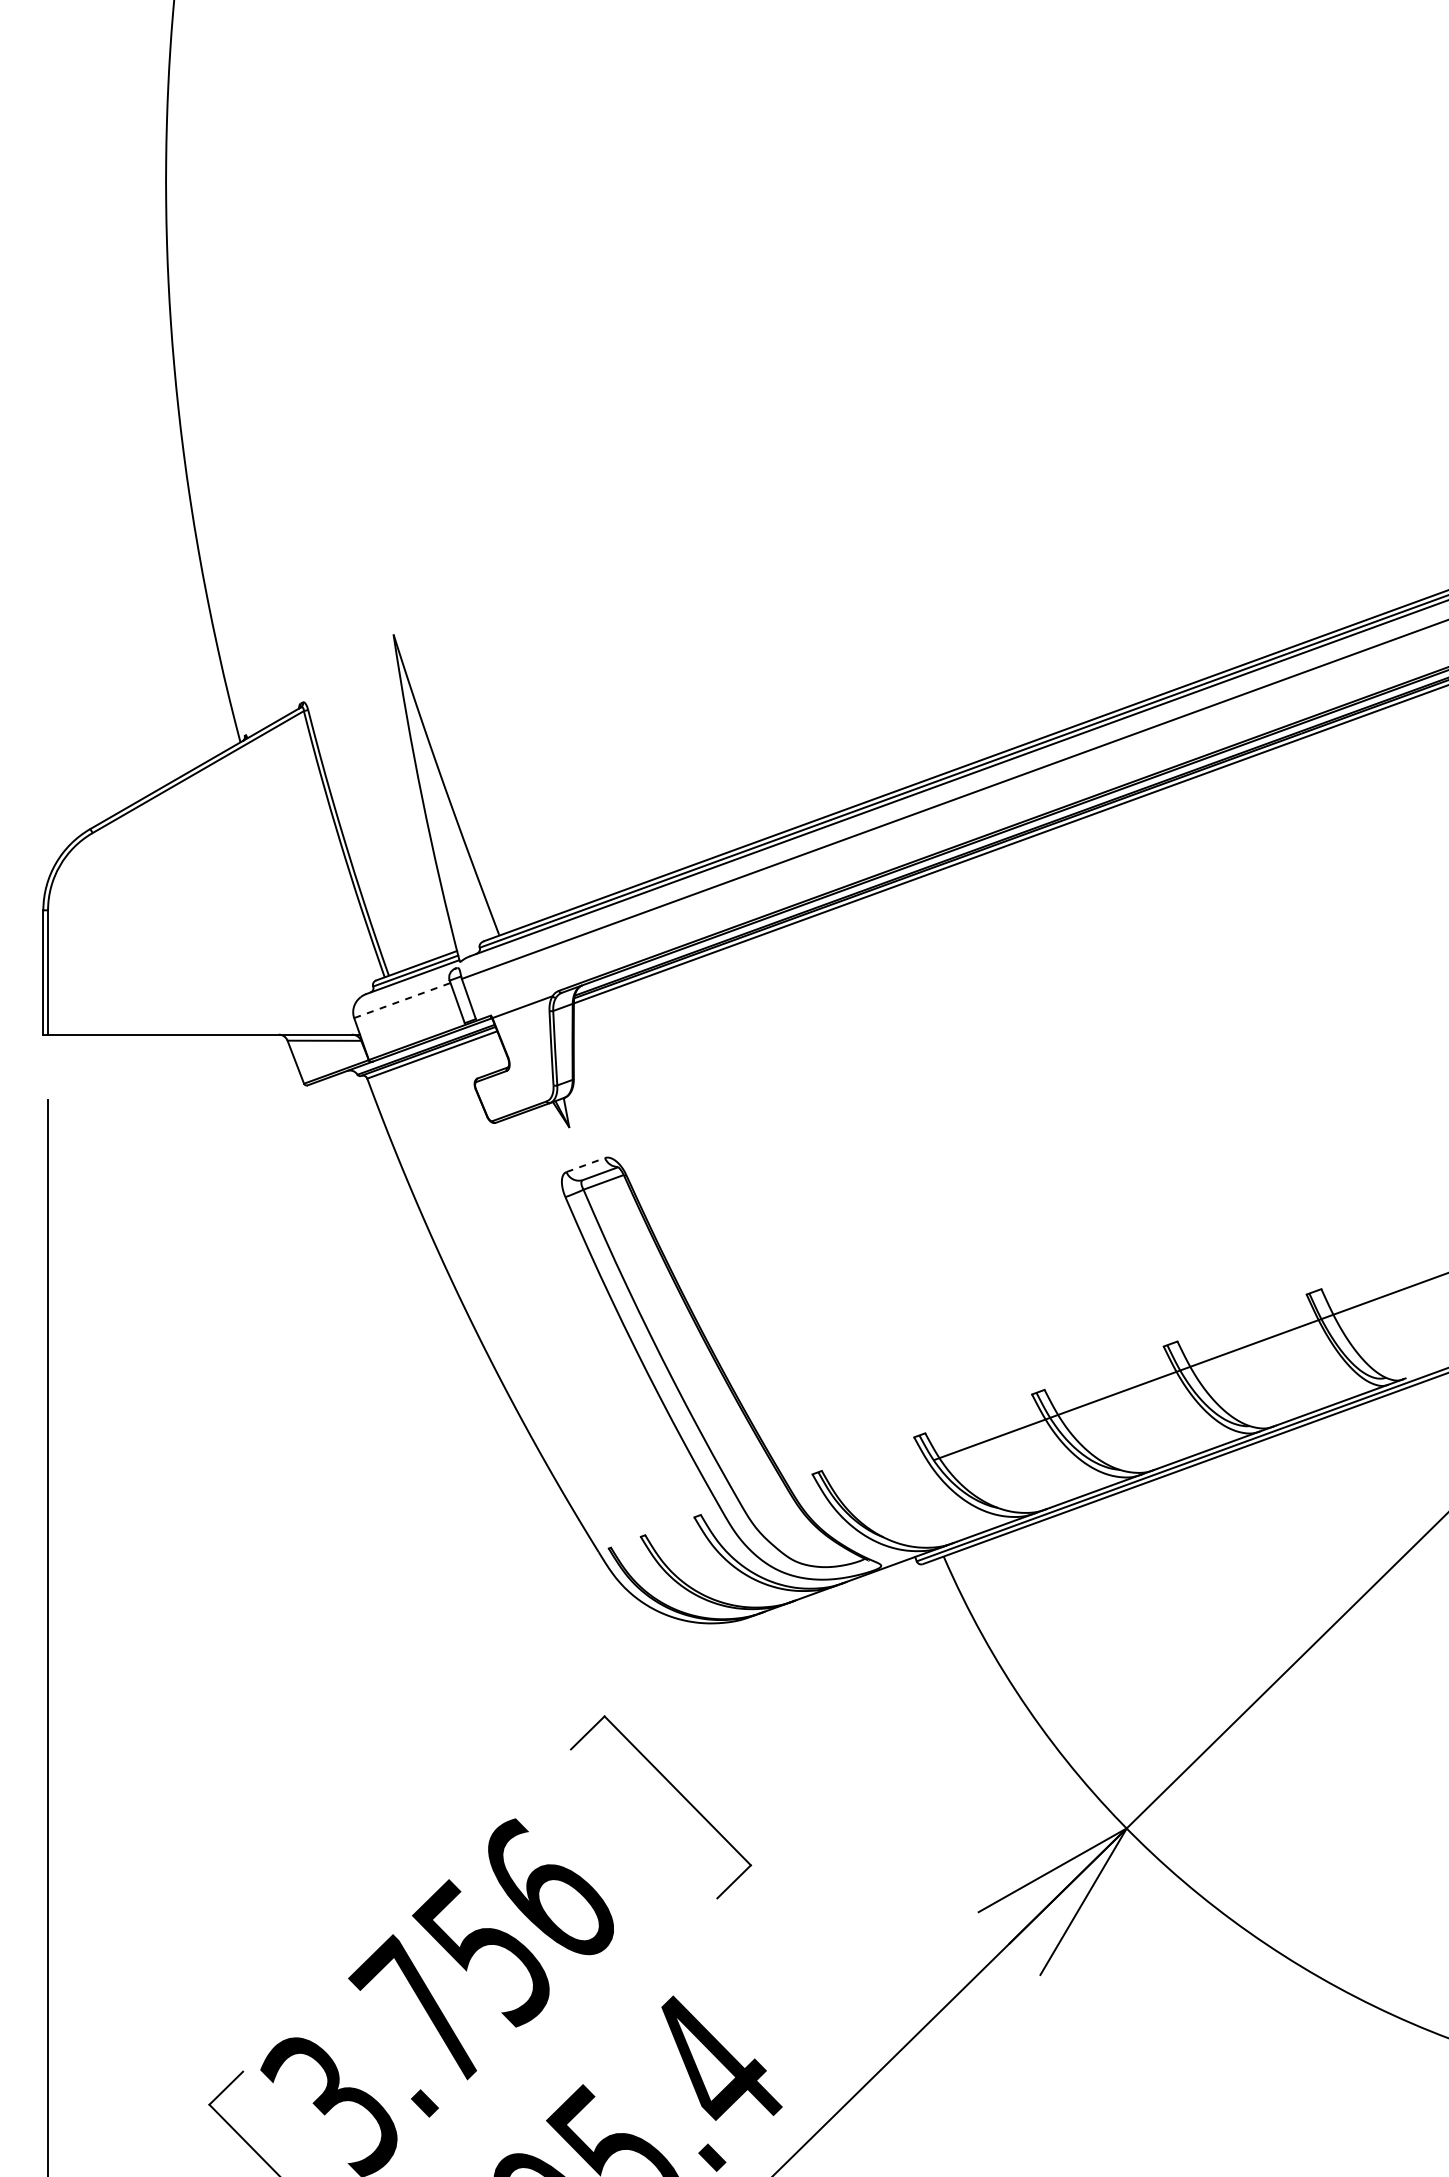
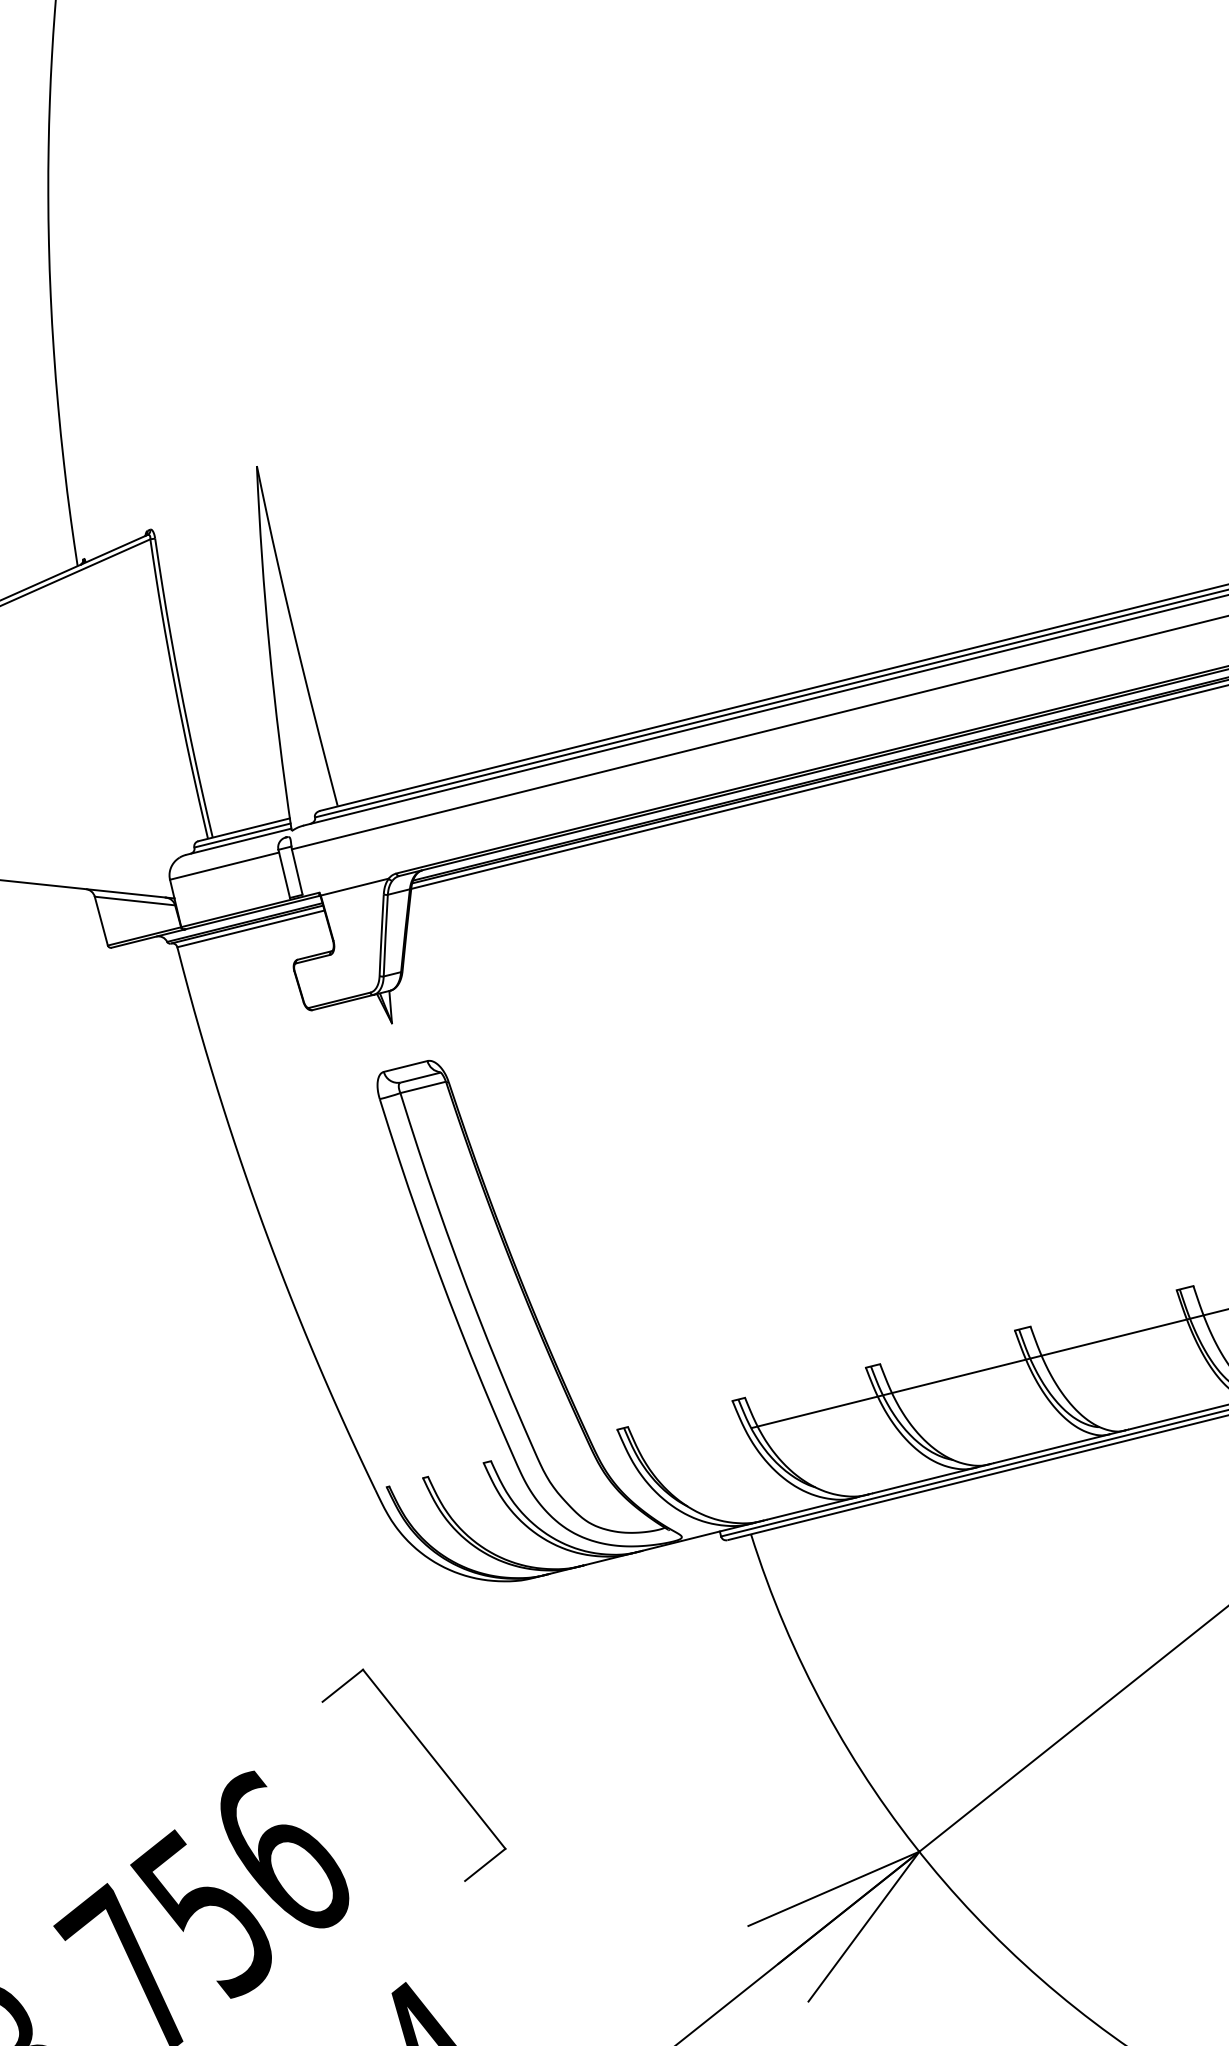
line: (402, 1000) -> (224, 866), dashed -> solid
line: (585, 1165) -> (405, 1066), dashed -> solid

